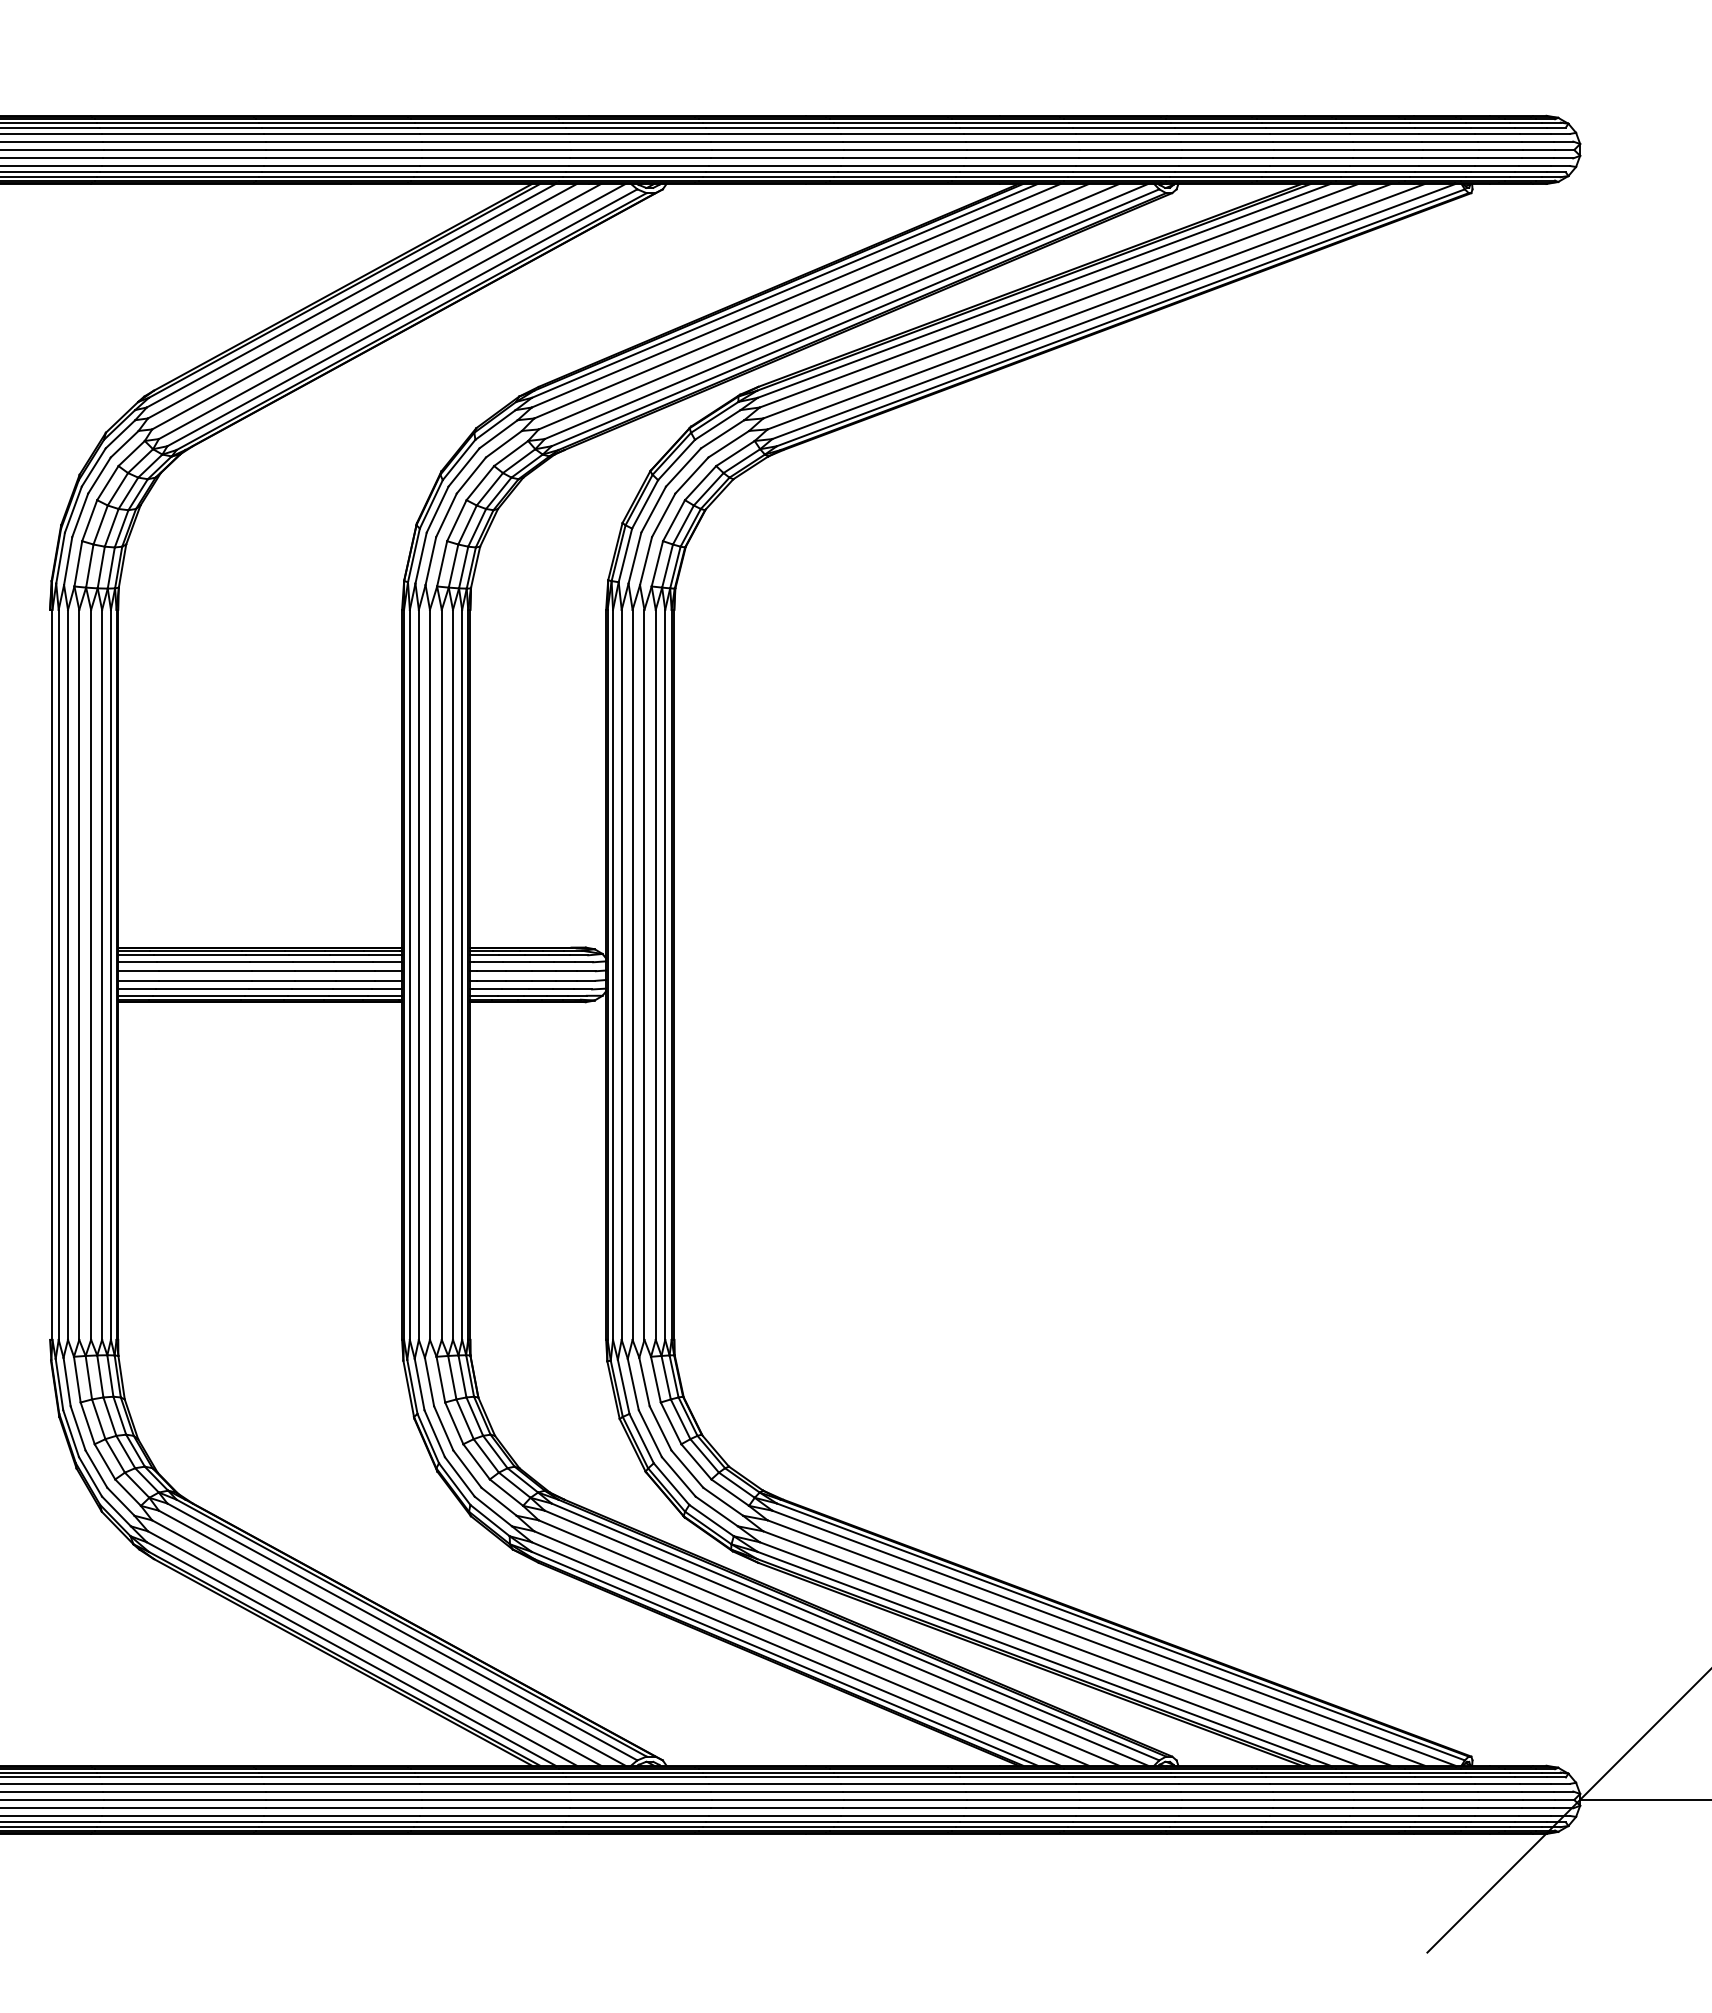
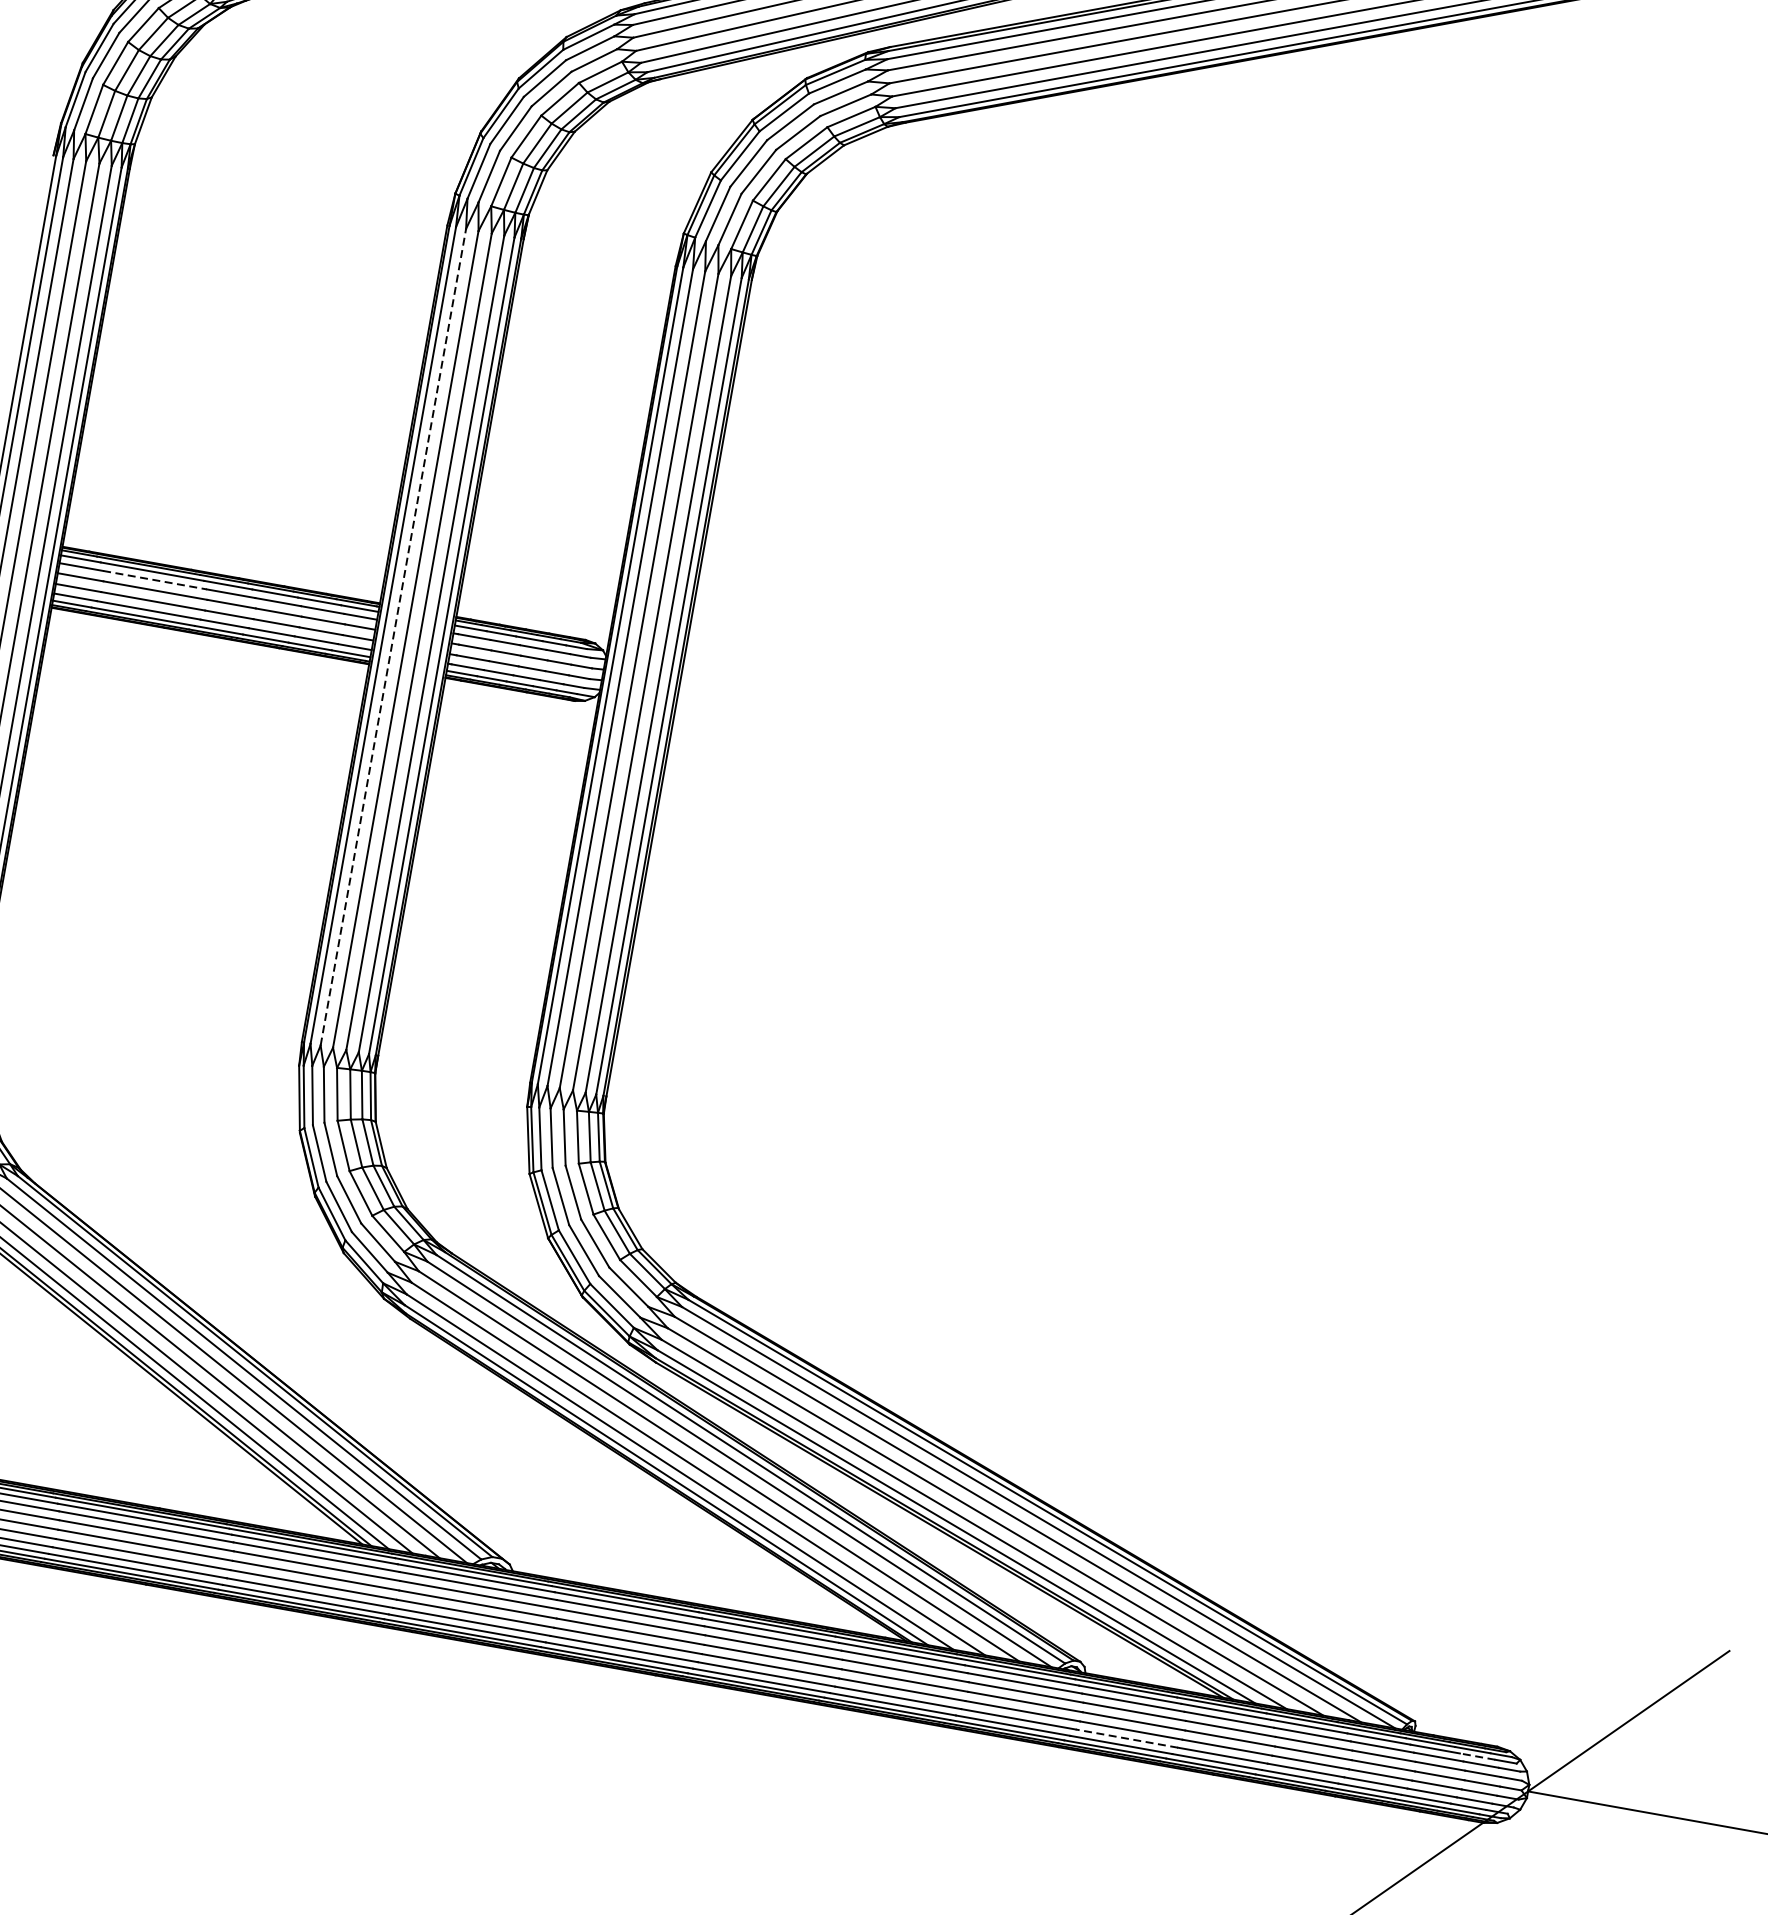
line: (204, 962) -> (156, 580), solid -> dashed
line: (418, 974) -> (393, 636), solid -> dashed
line: (1531, 1777) -> (1478, 1756), solid -> dashed
line: (1224, 1815) -> (1127, 1738), solid -> dashed

